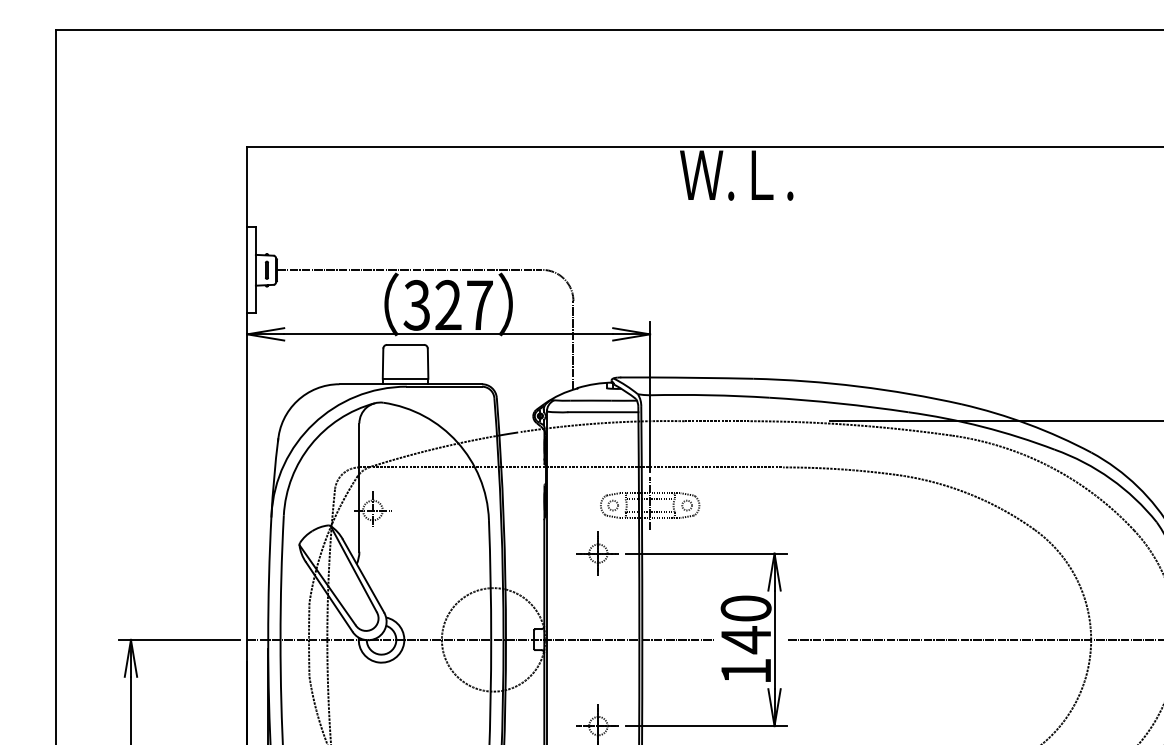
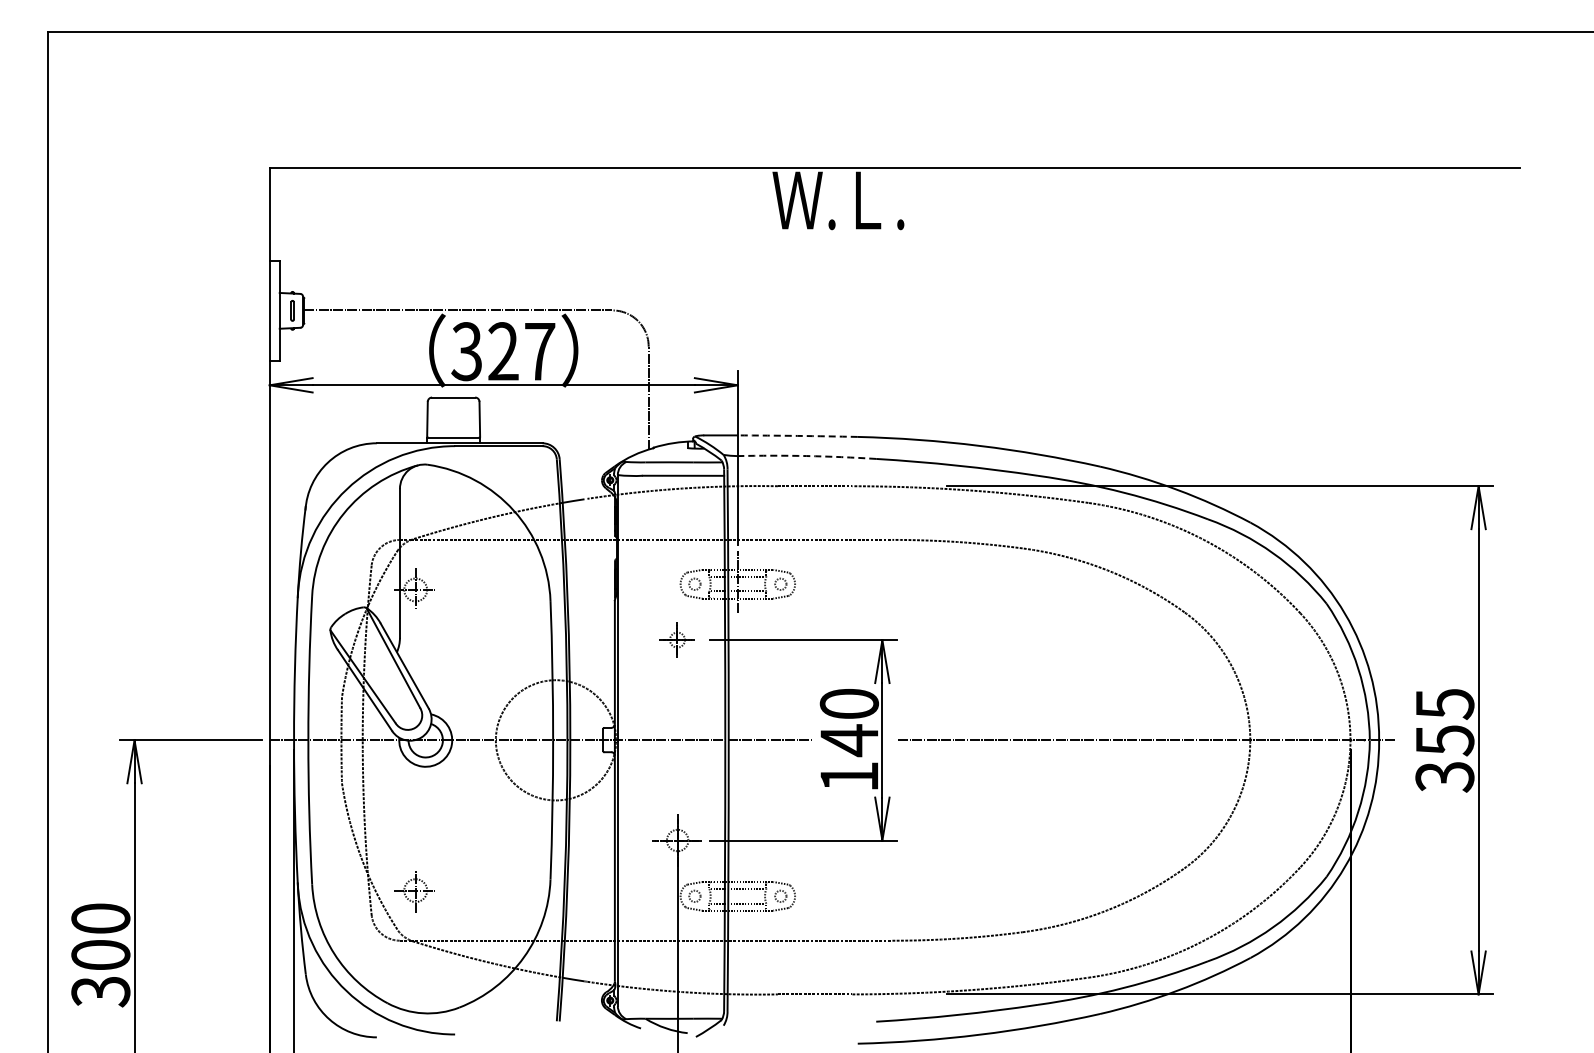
arc: (701, 377) -> (797, 435), solid -> dashed
arc: (709, 395) -> (806, 456), solid -> dashed
part: (597, 553) -> (676, 639), size x0.7

